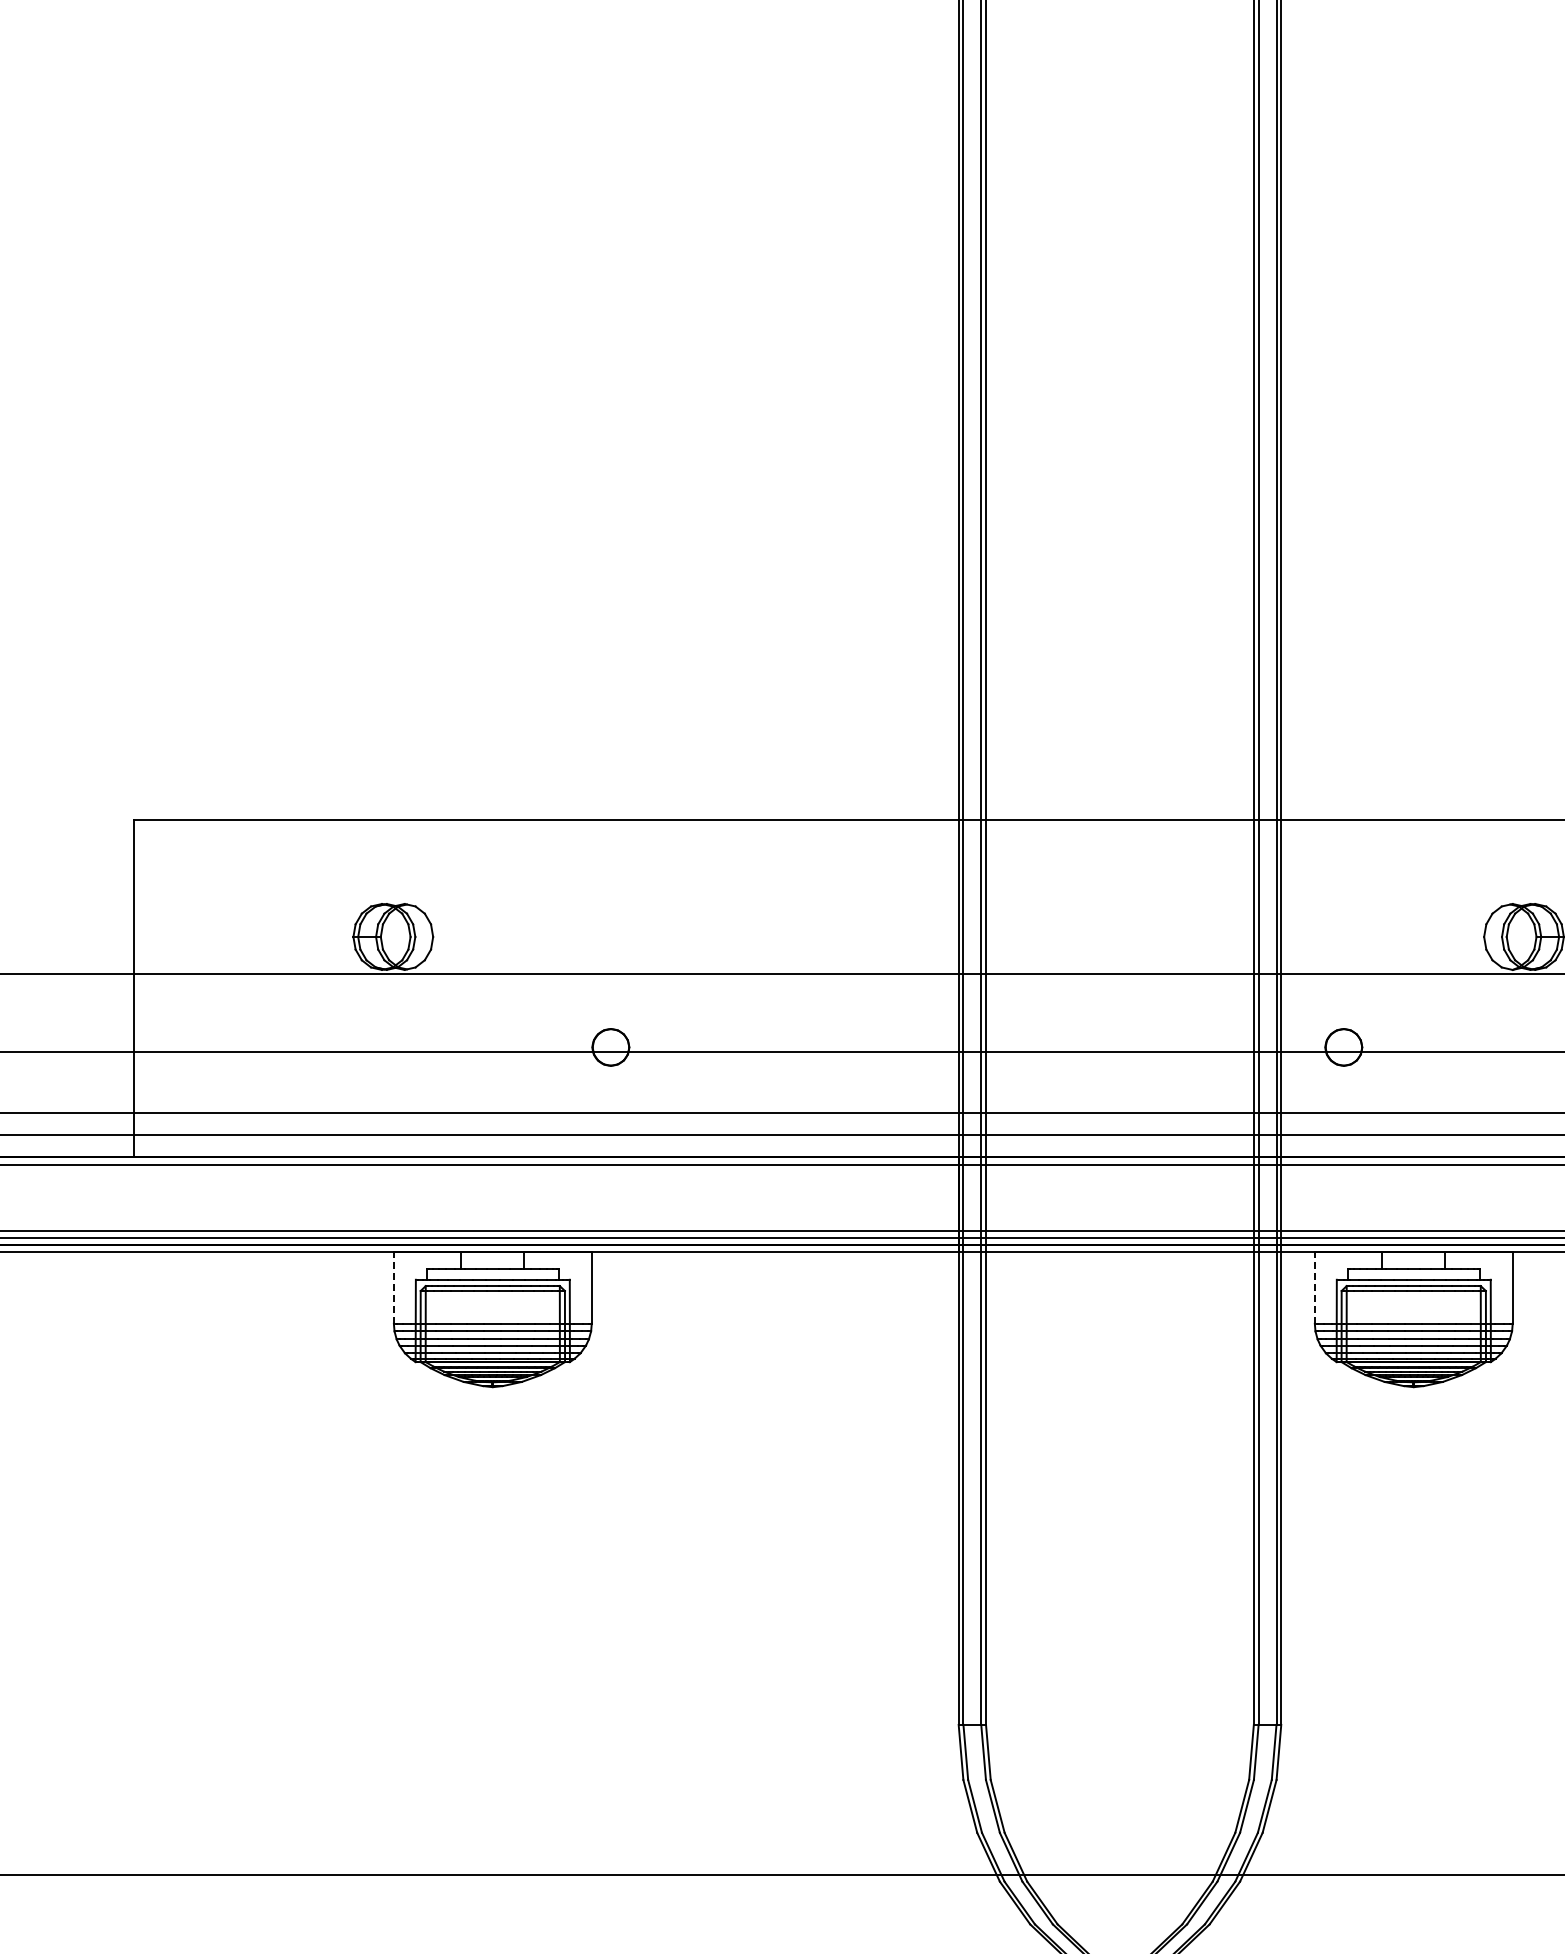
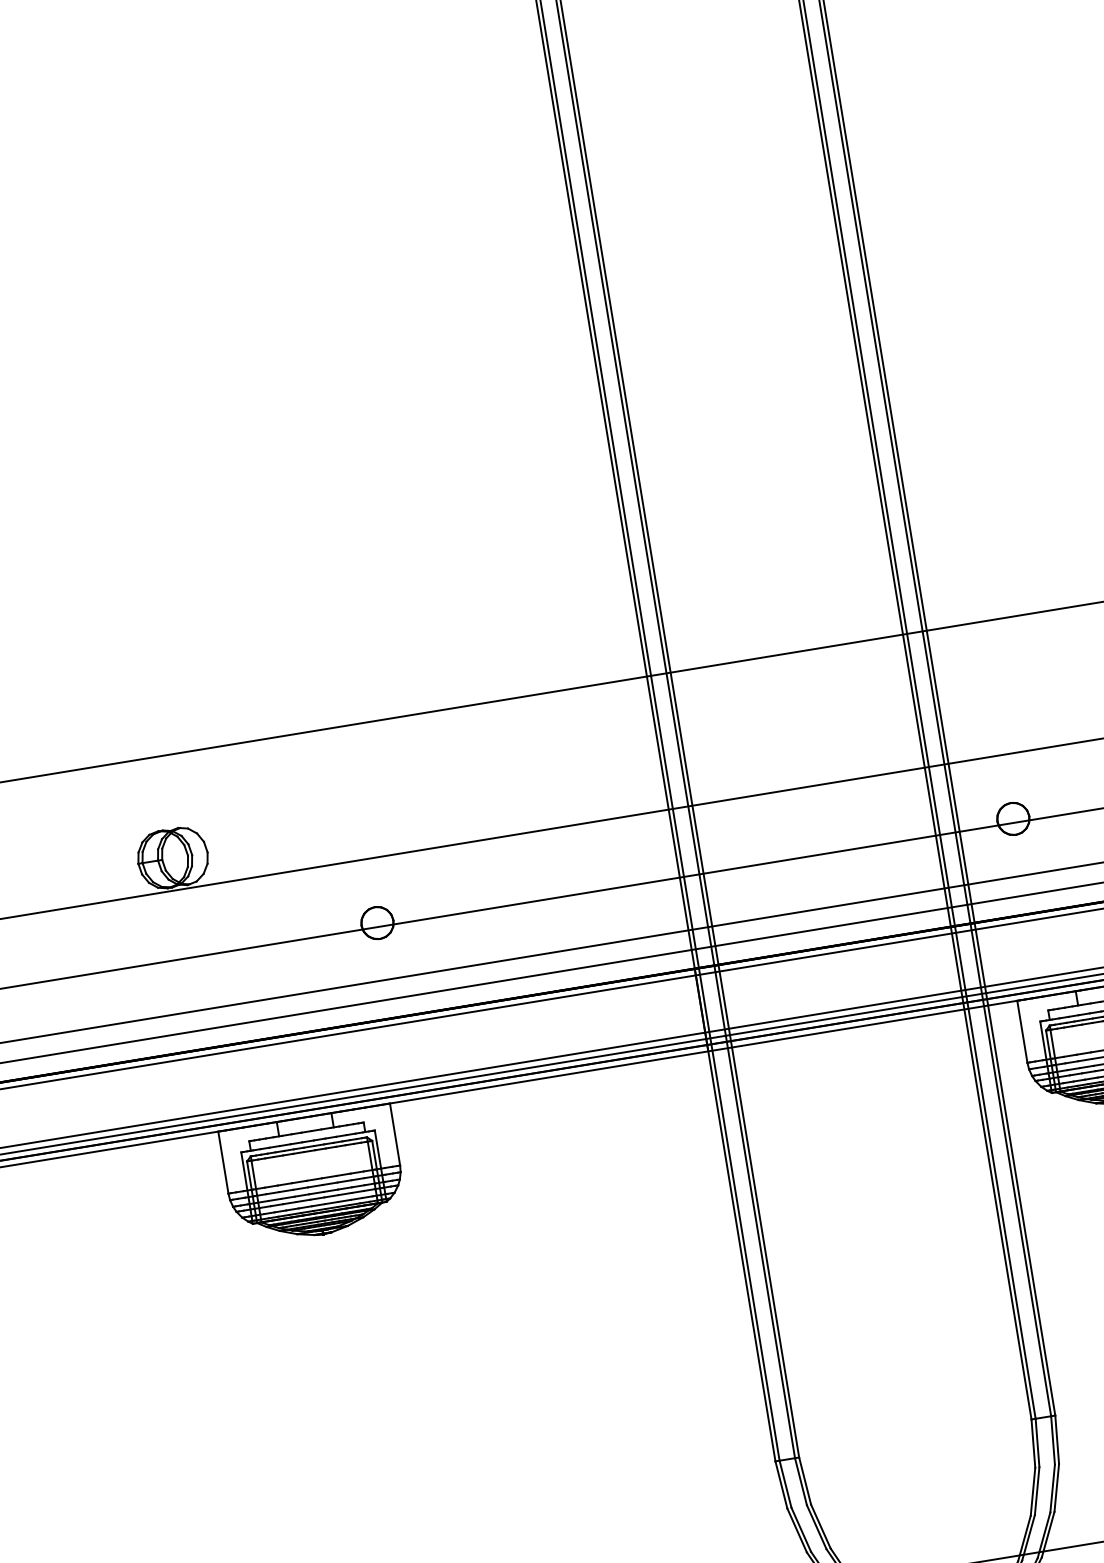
line: (393, 1288) -> (223, 1163), dashed -> solid
line: (1314, 1288) -> (1022, 1032), dashed -> solid

